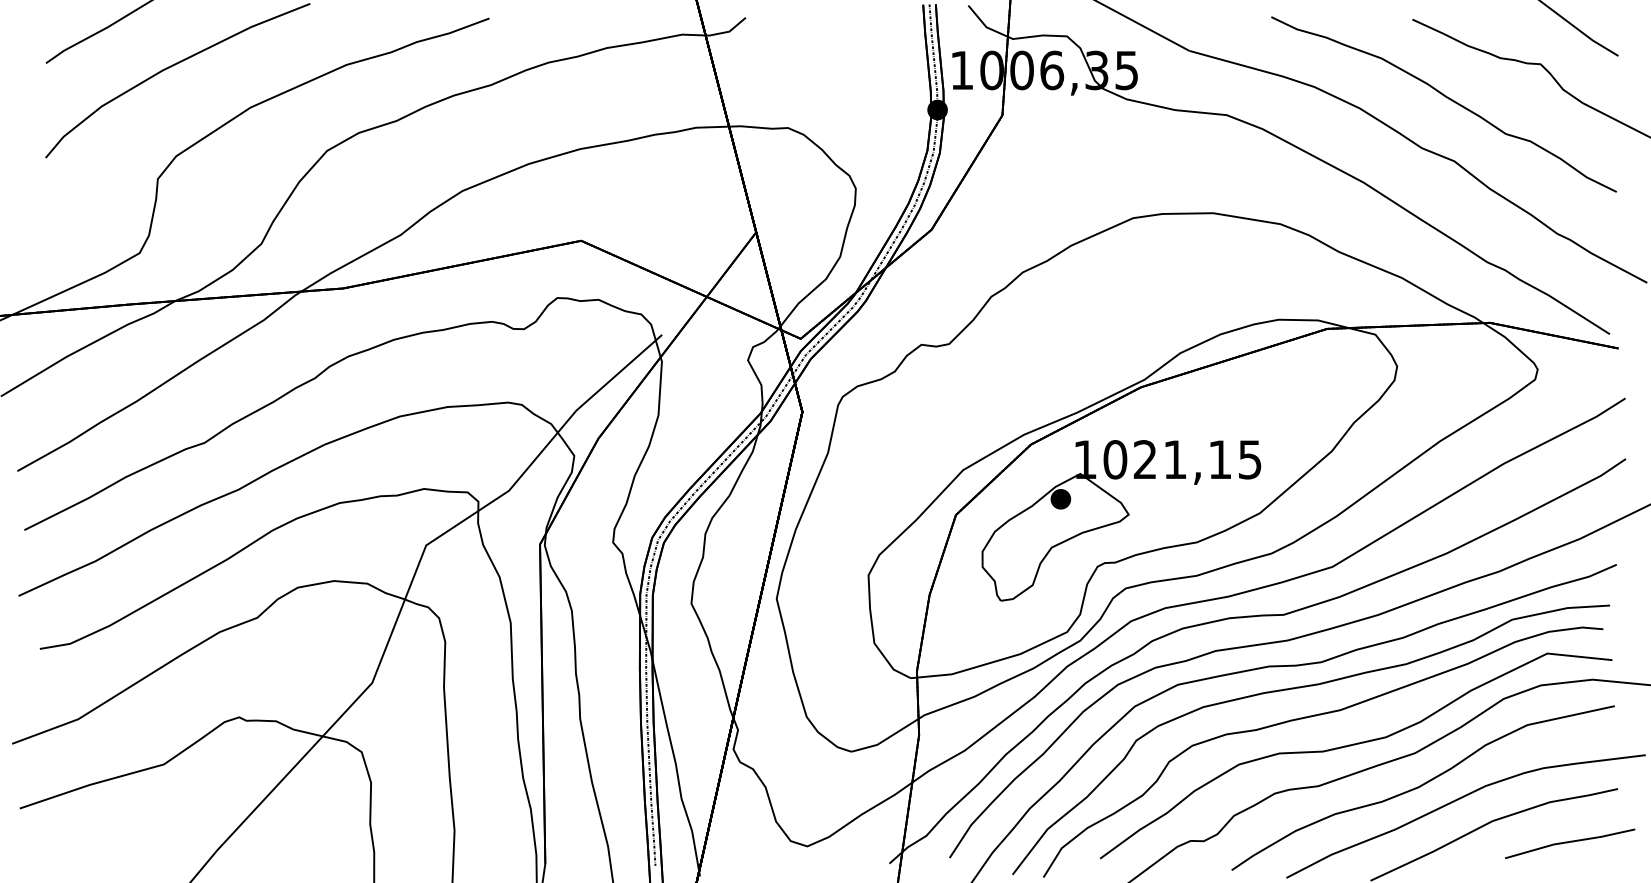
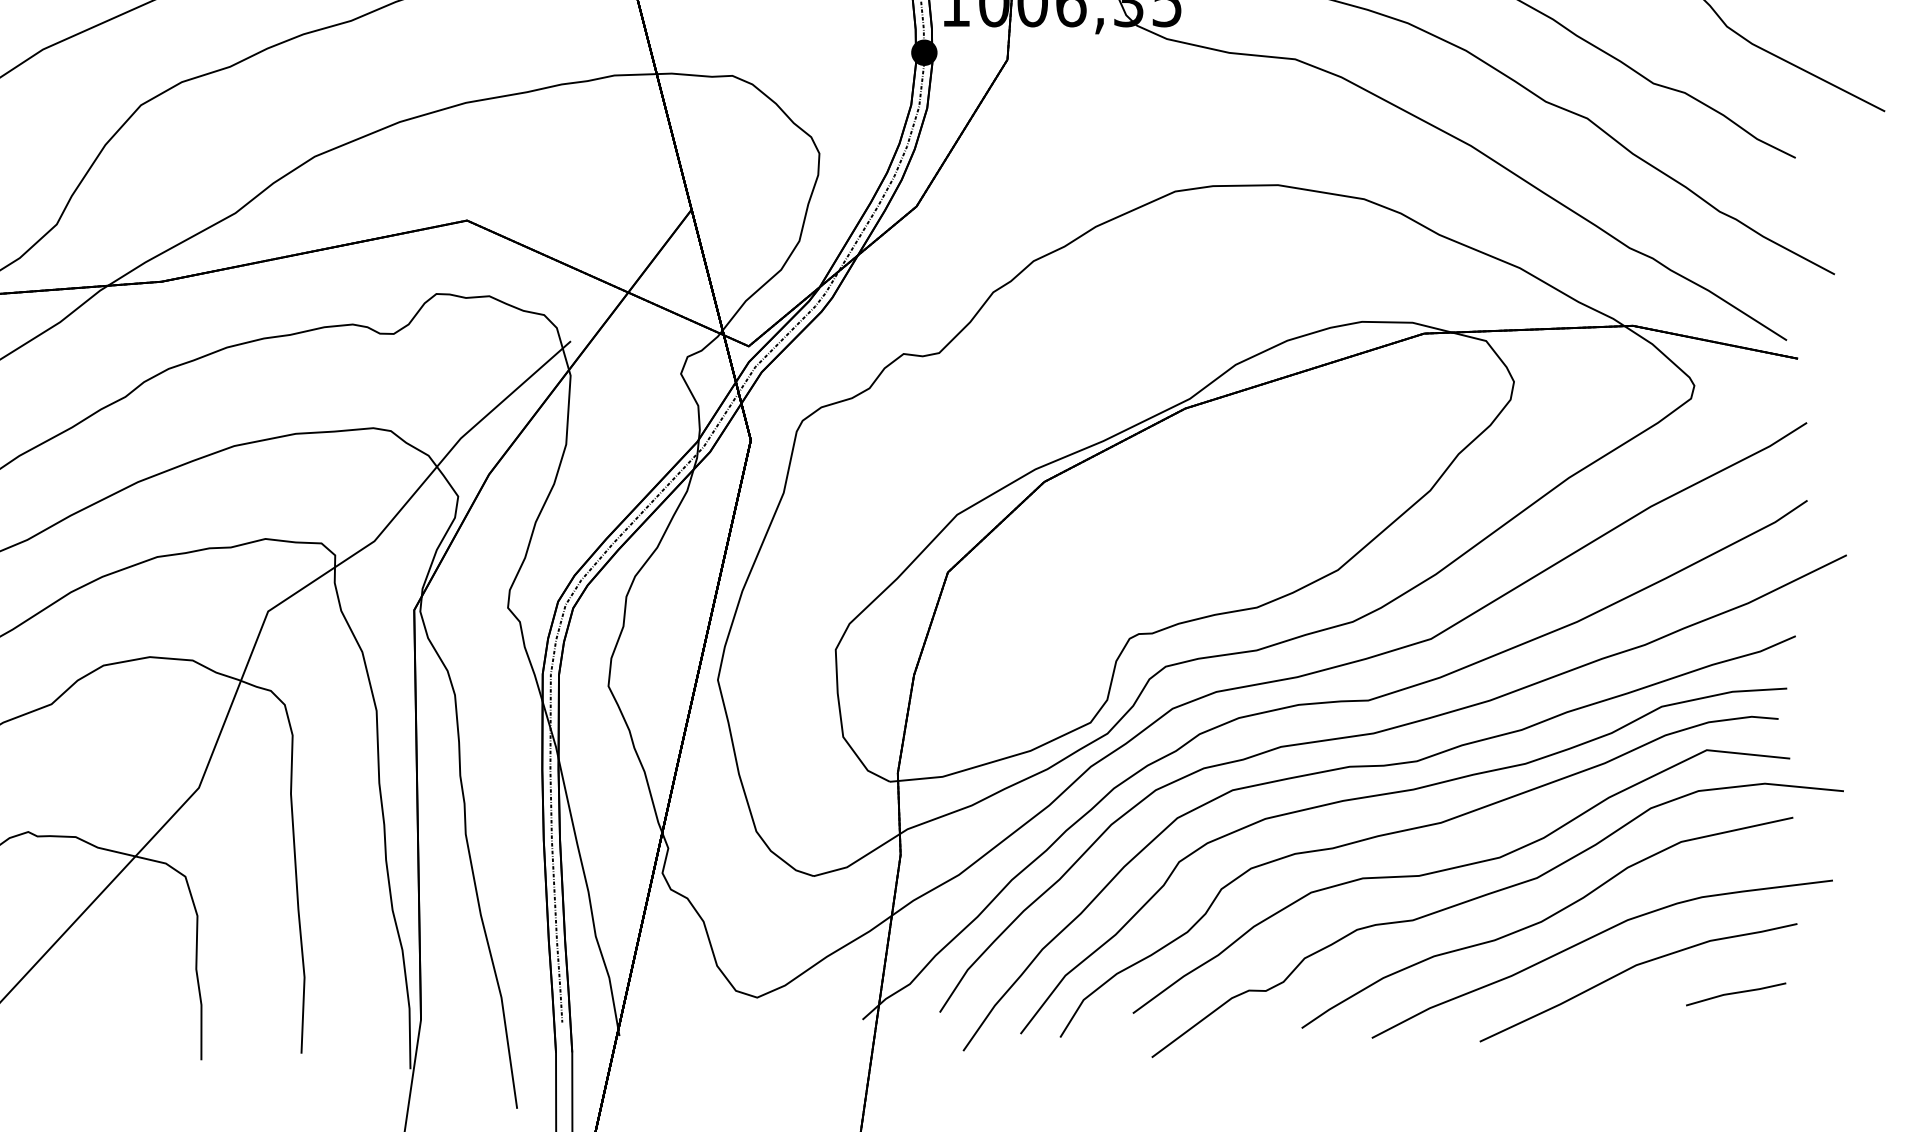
part: (1121, 520) -> (1160, 579), removed
part: (1570, 843) -> (1736, 993), size x0.6

